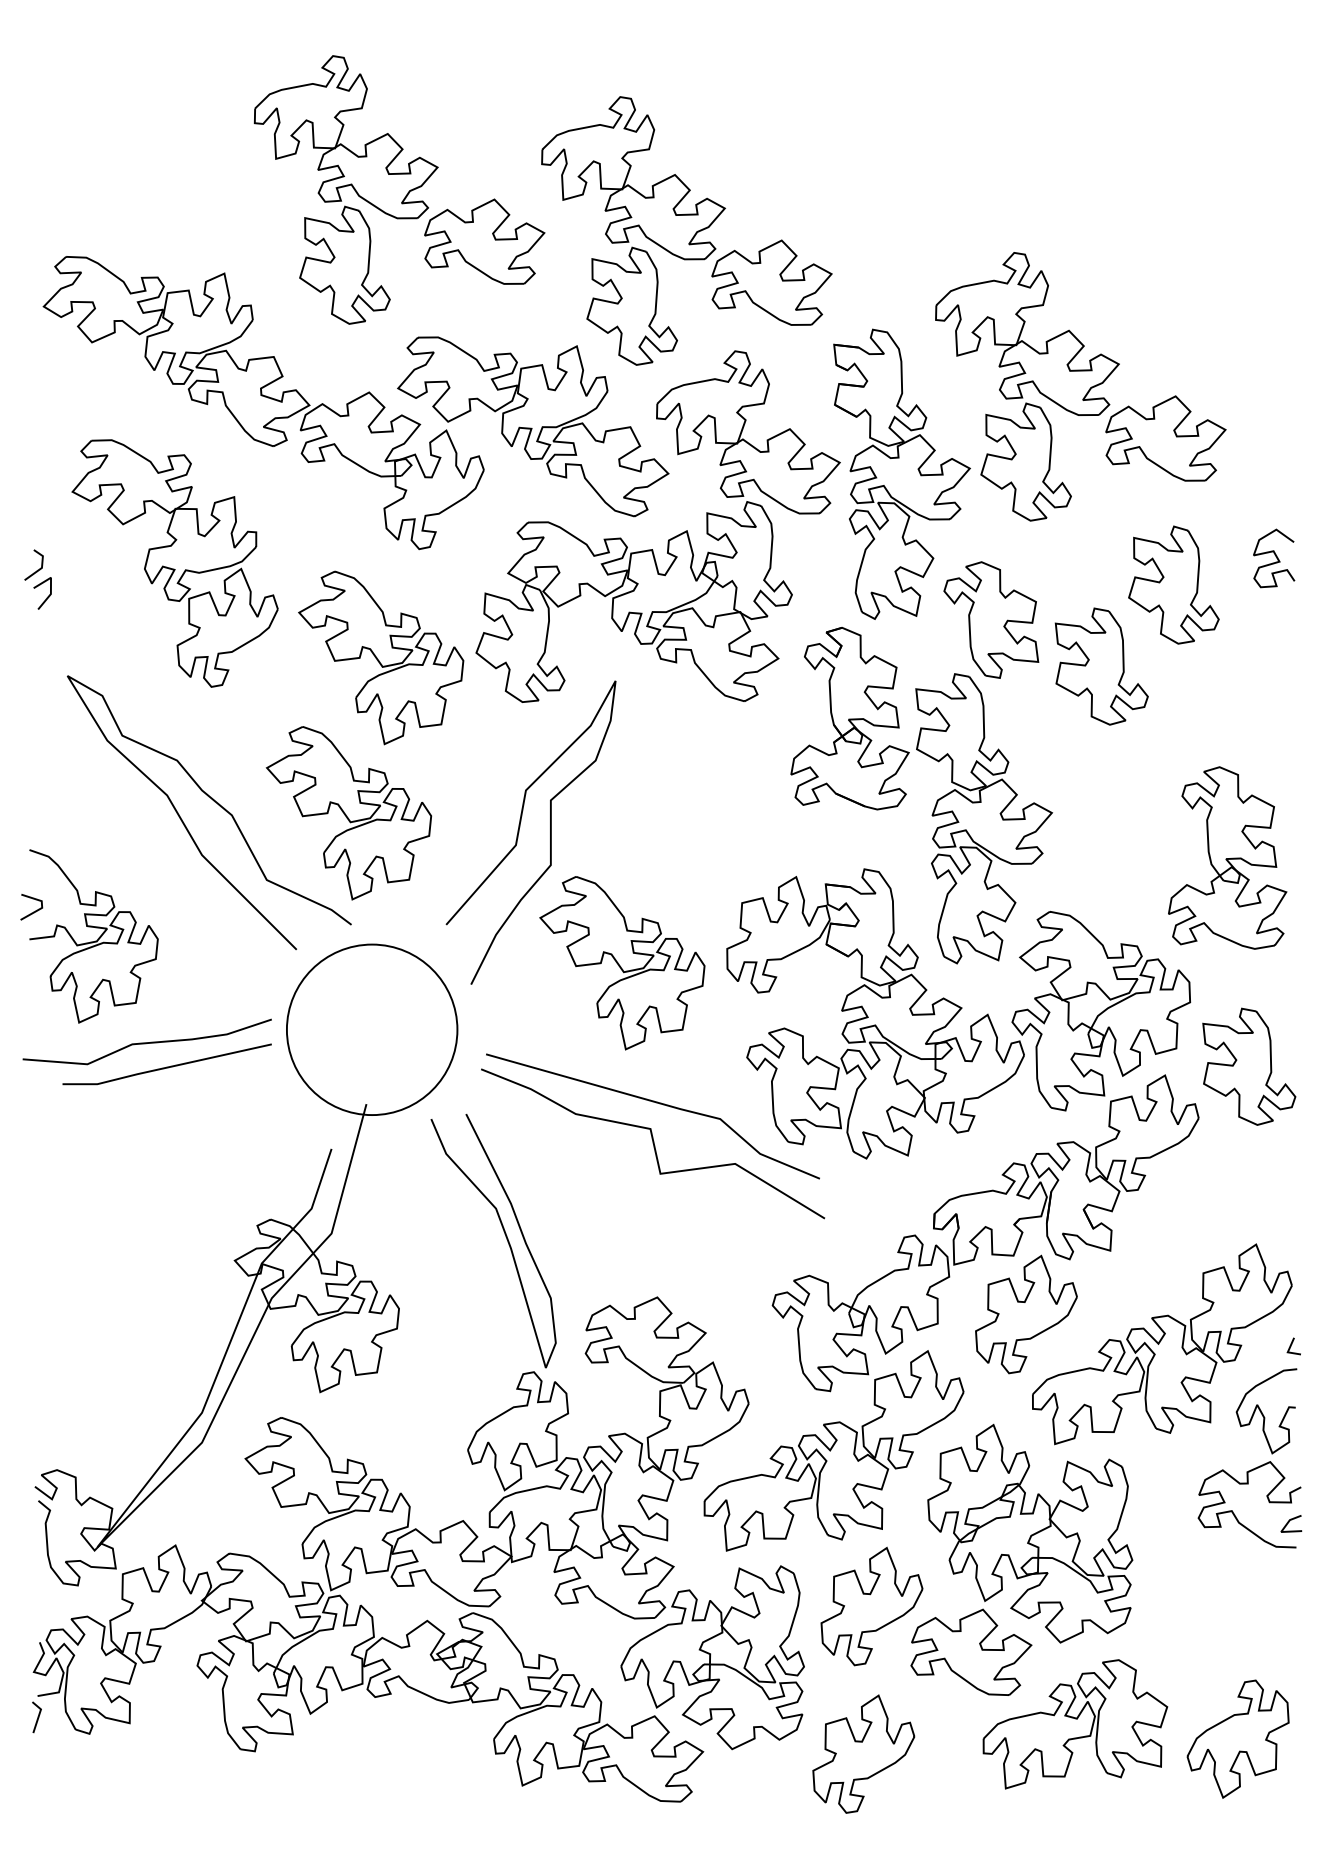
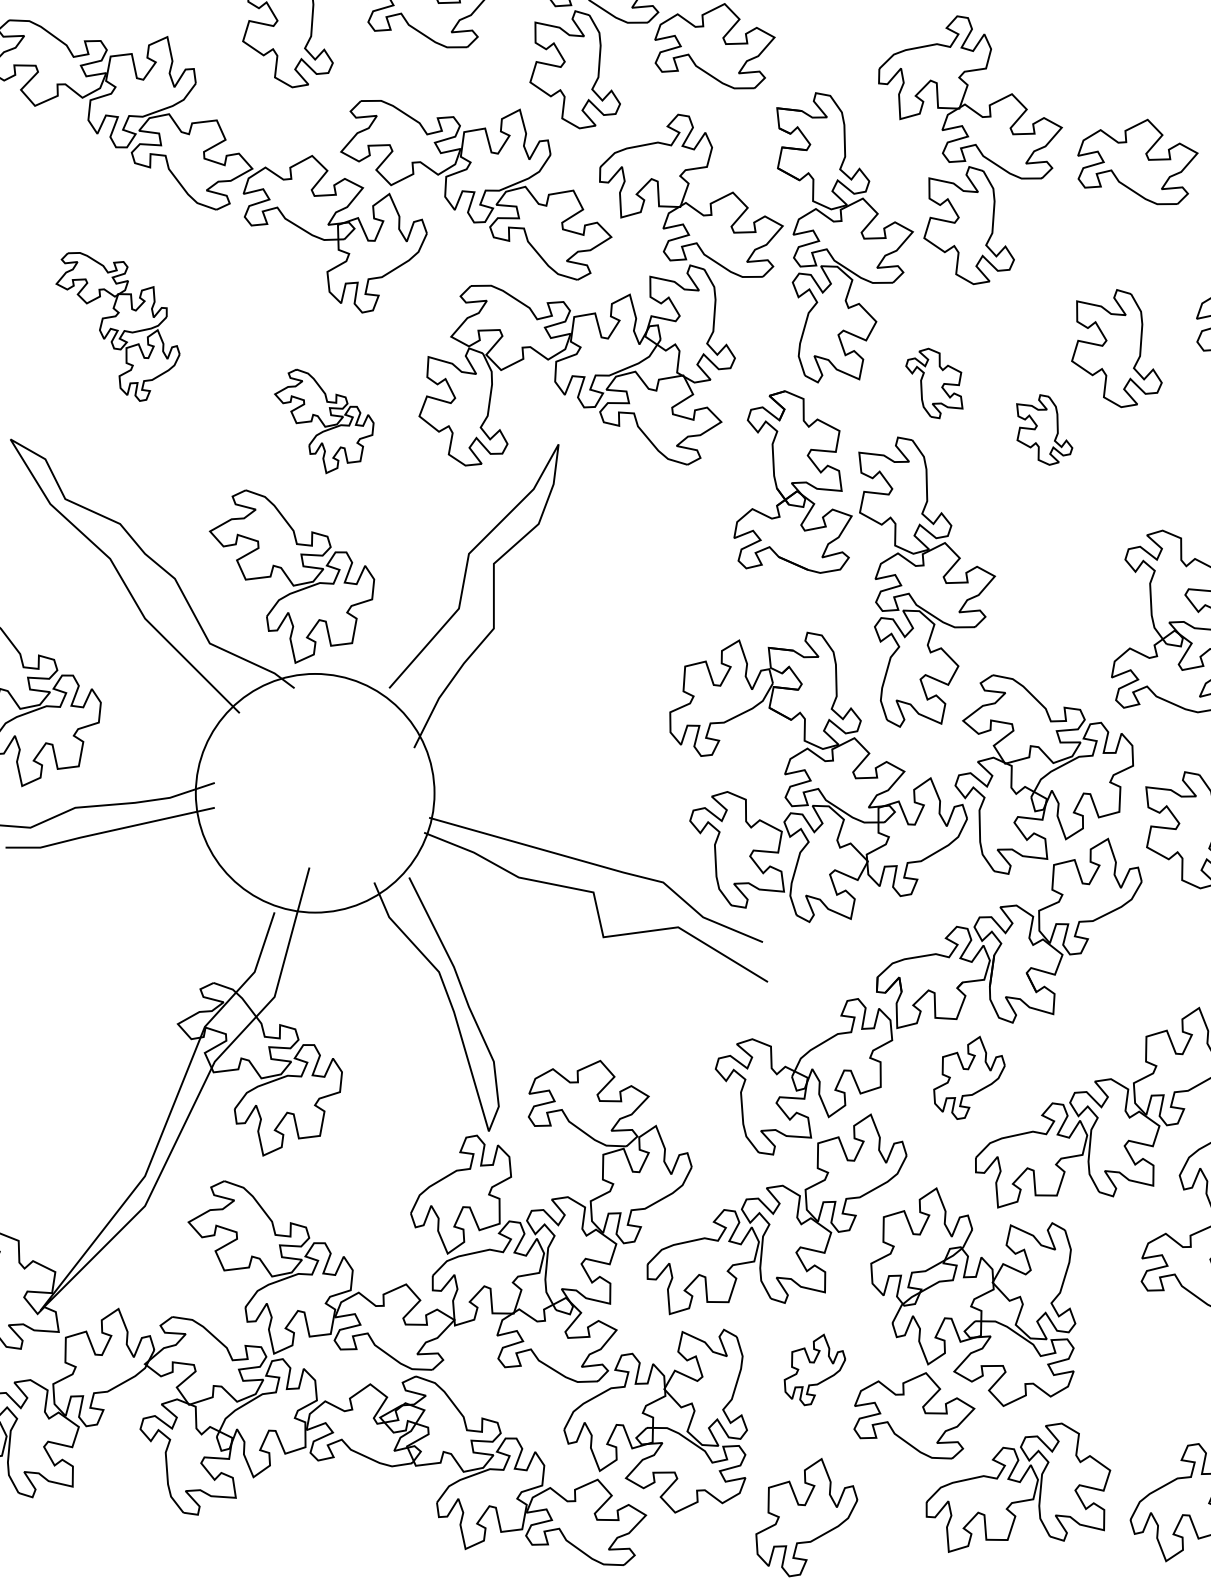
part: (1165, 438) -> (1137, 161), moved
part: (174, 563) -> (117, 326), size x0.6
part: (991, 619) -> (934, 382), size x0.6
part: (381, 657) -> (324, 420), size x0.6
part: (1101, 666) -> (1044, 429), size x0.6
part: (622, 963) -> (565, 726), removed
circle: (371, 1029) -> (314, 792), size x1.4
part: (1026, 1314) -> (969, 1077), size x0.7
part: (871, 1606) -> (814, 1369), size x0.6

